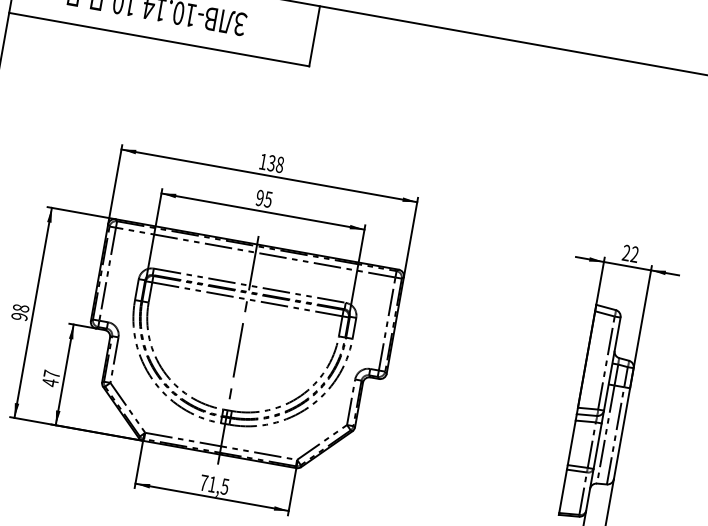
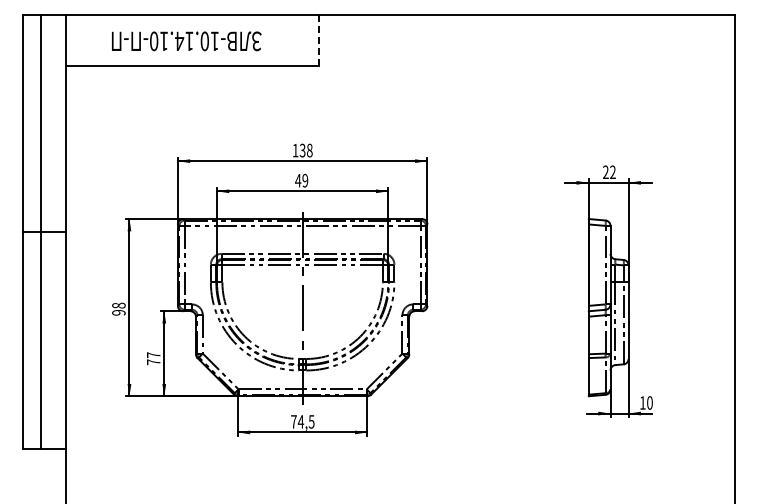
line: (314, 36) -> (319, 40), solid -> dashed
text: (263, 198) -> (301, 180), 95 -> 49
text: (50, 382) -> (153, 362), 47 -> 77
text: (211, 483) -> (300, 421), 71,5 -> 74,5

